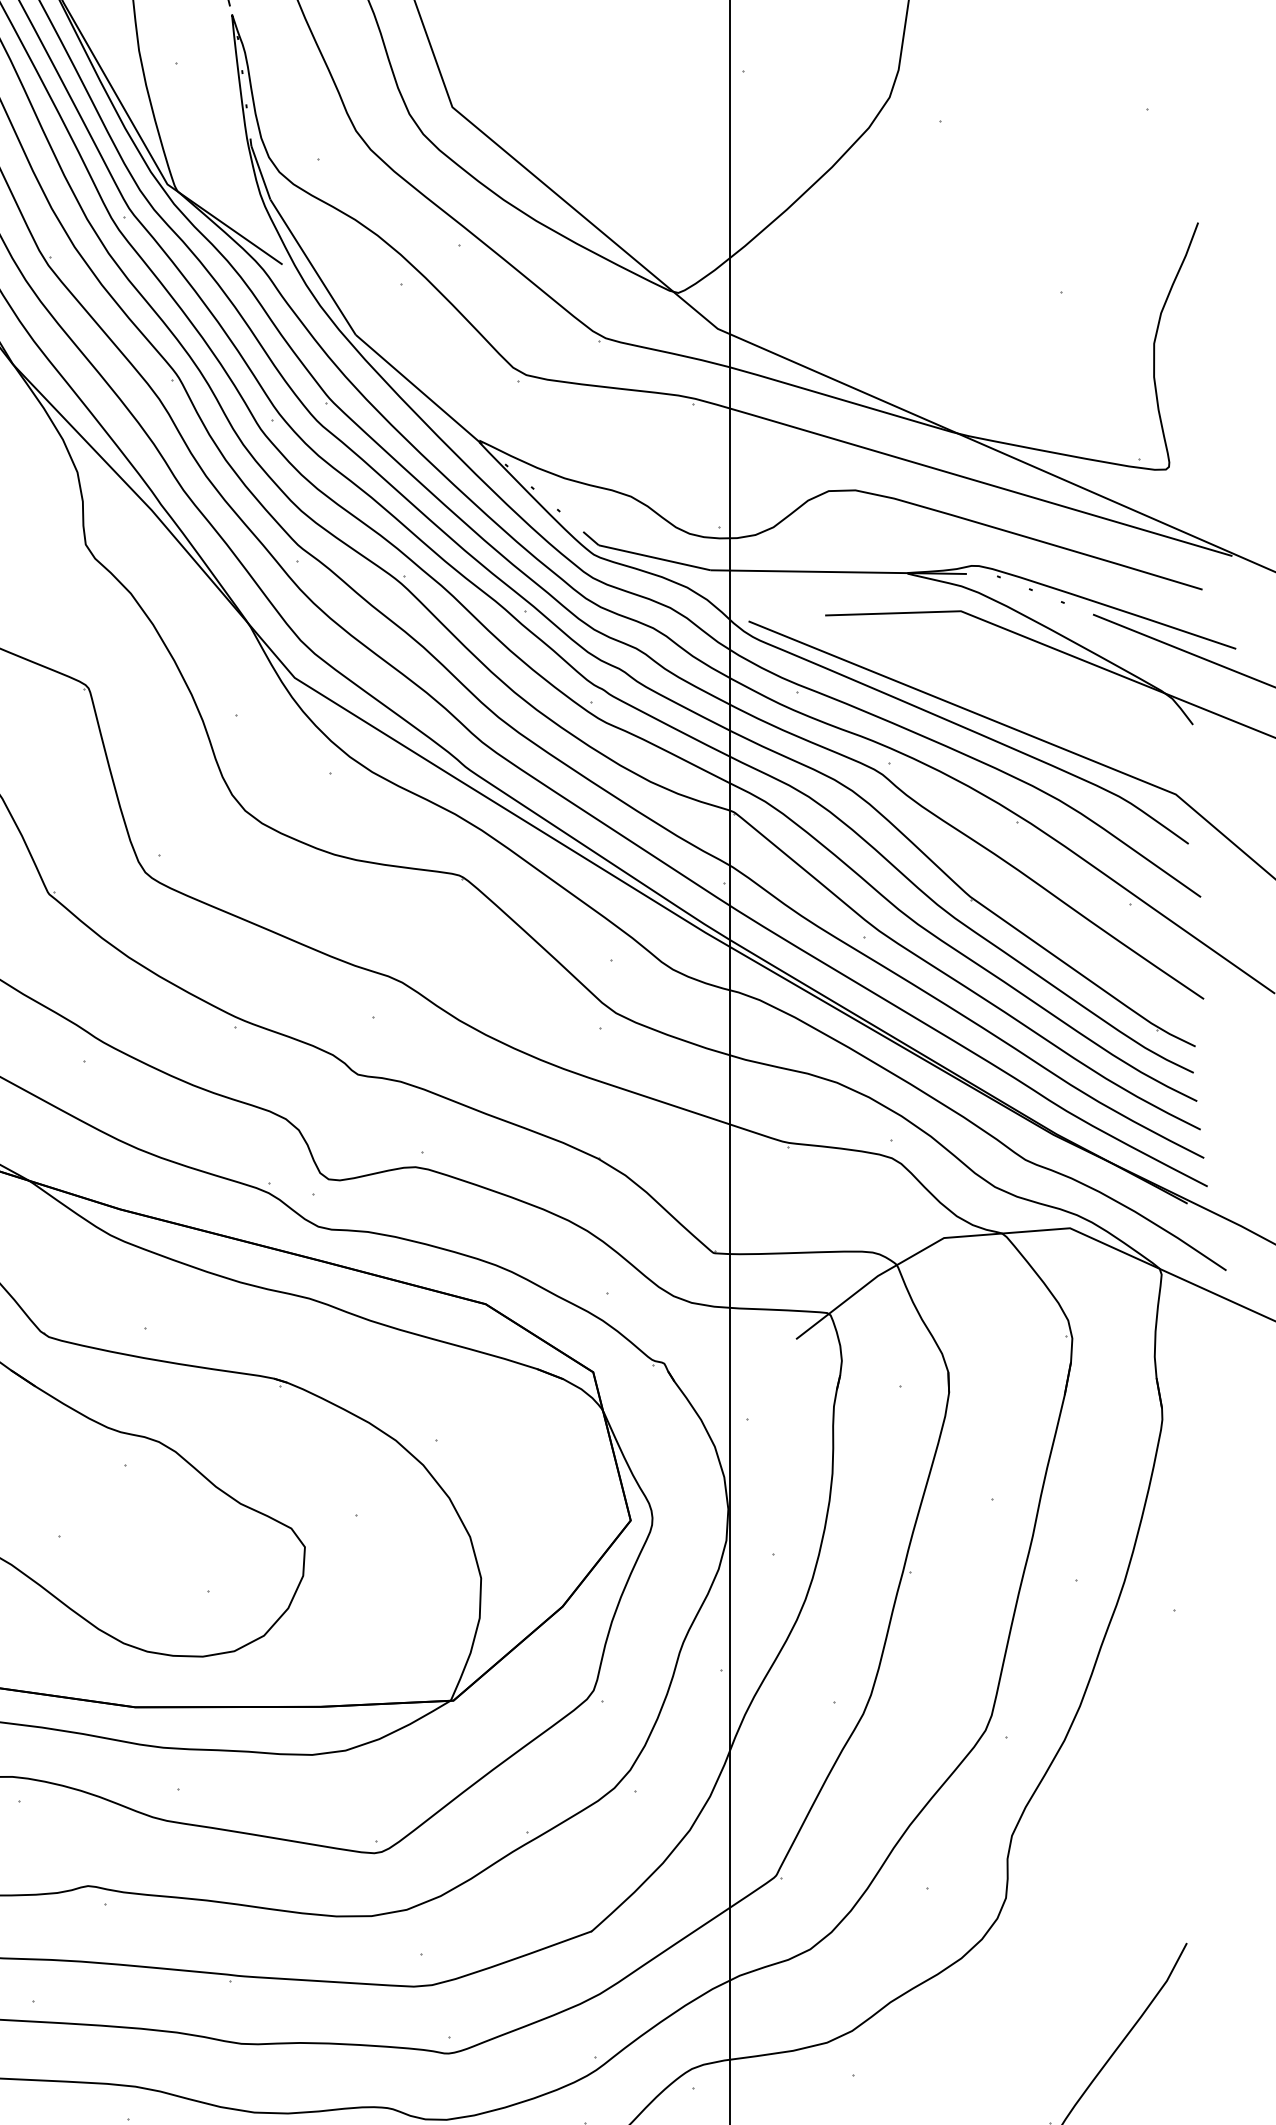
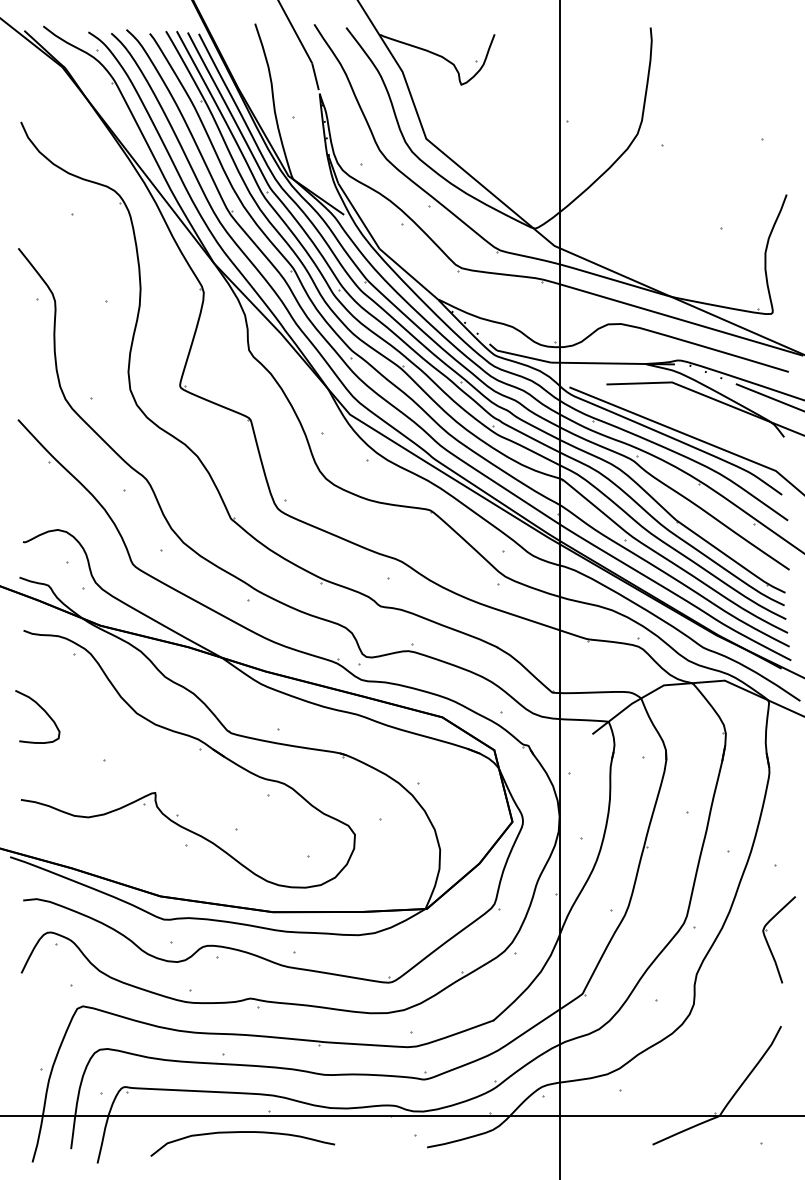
part: (1160, 1770) -> (768, 942), added

